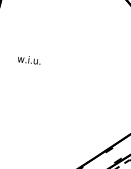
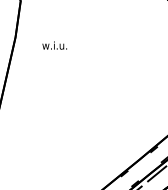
text: (29, 59) -> (54, 45), moved

